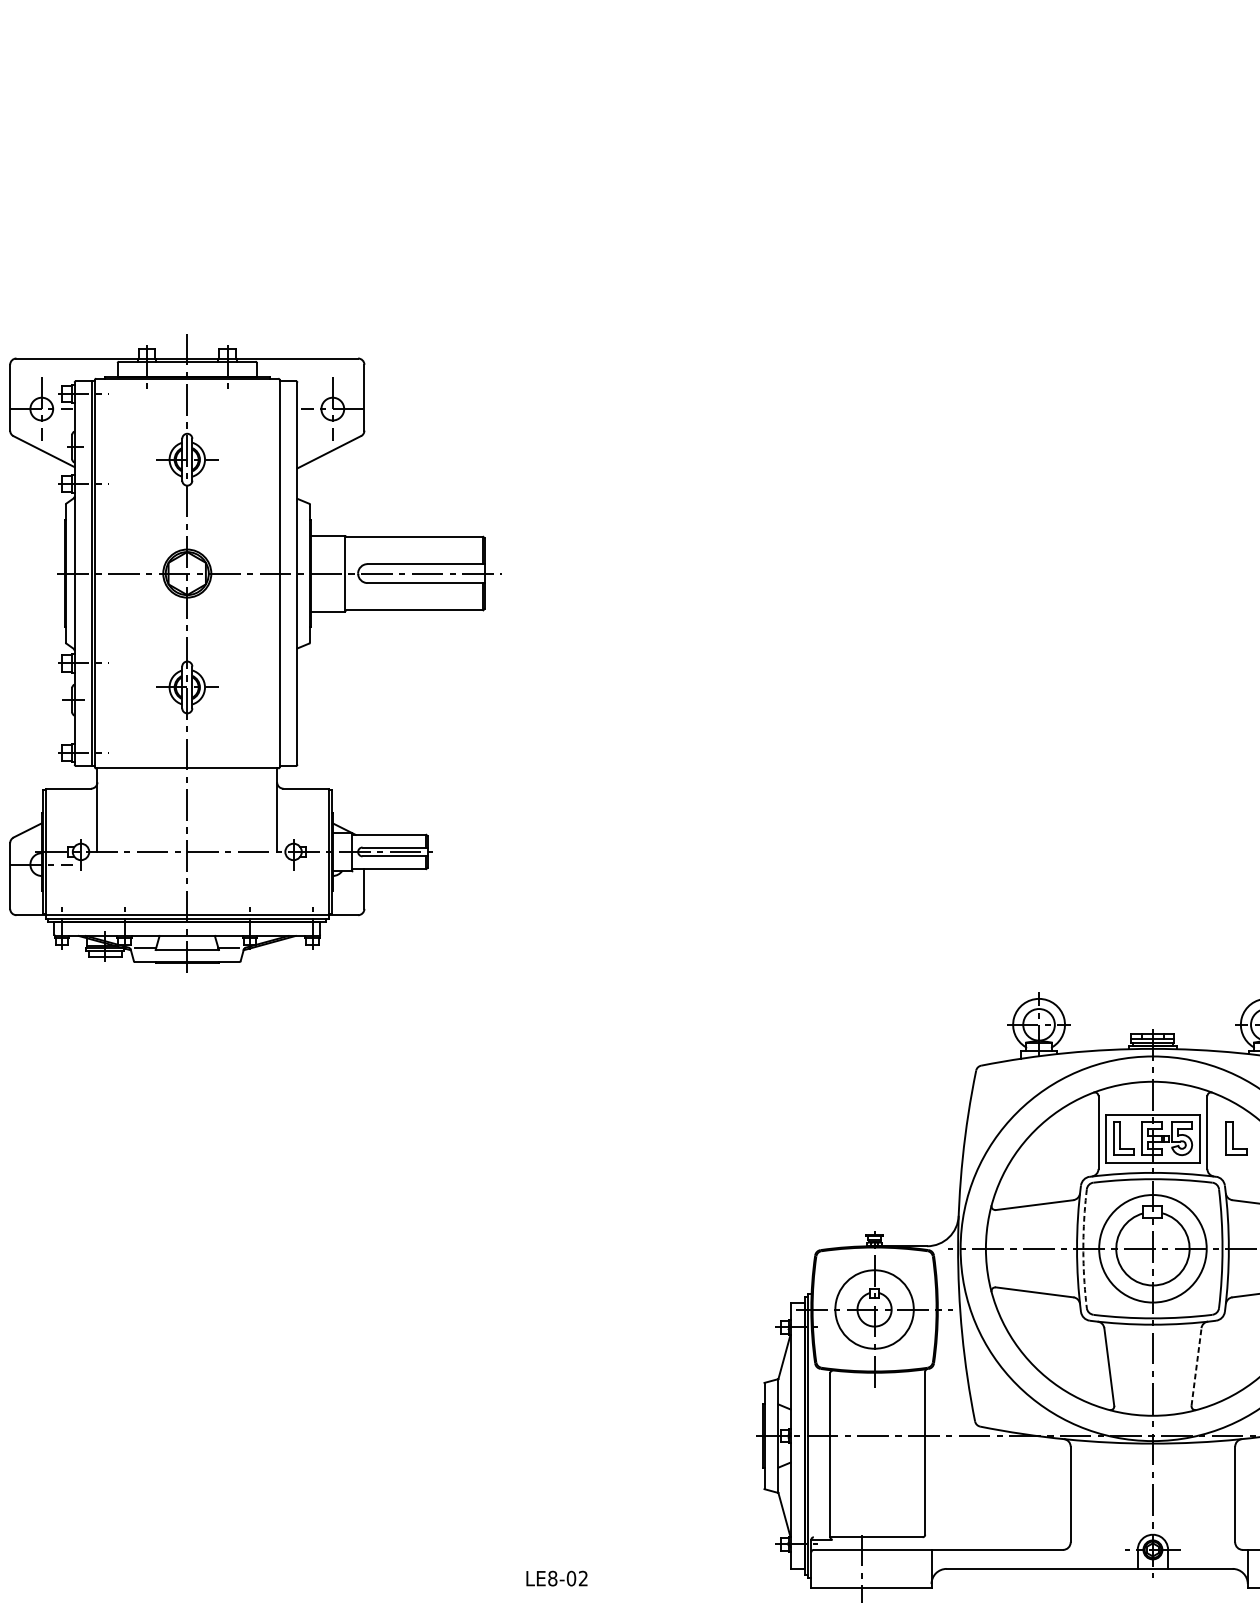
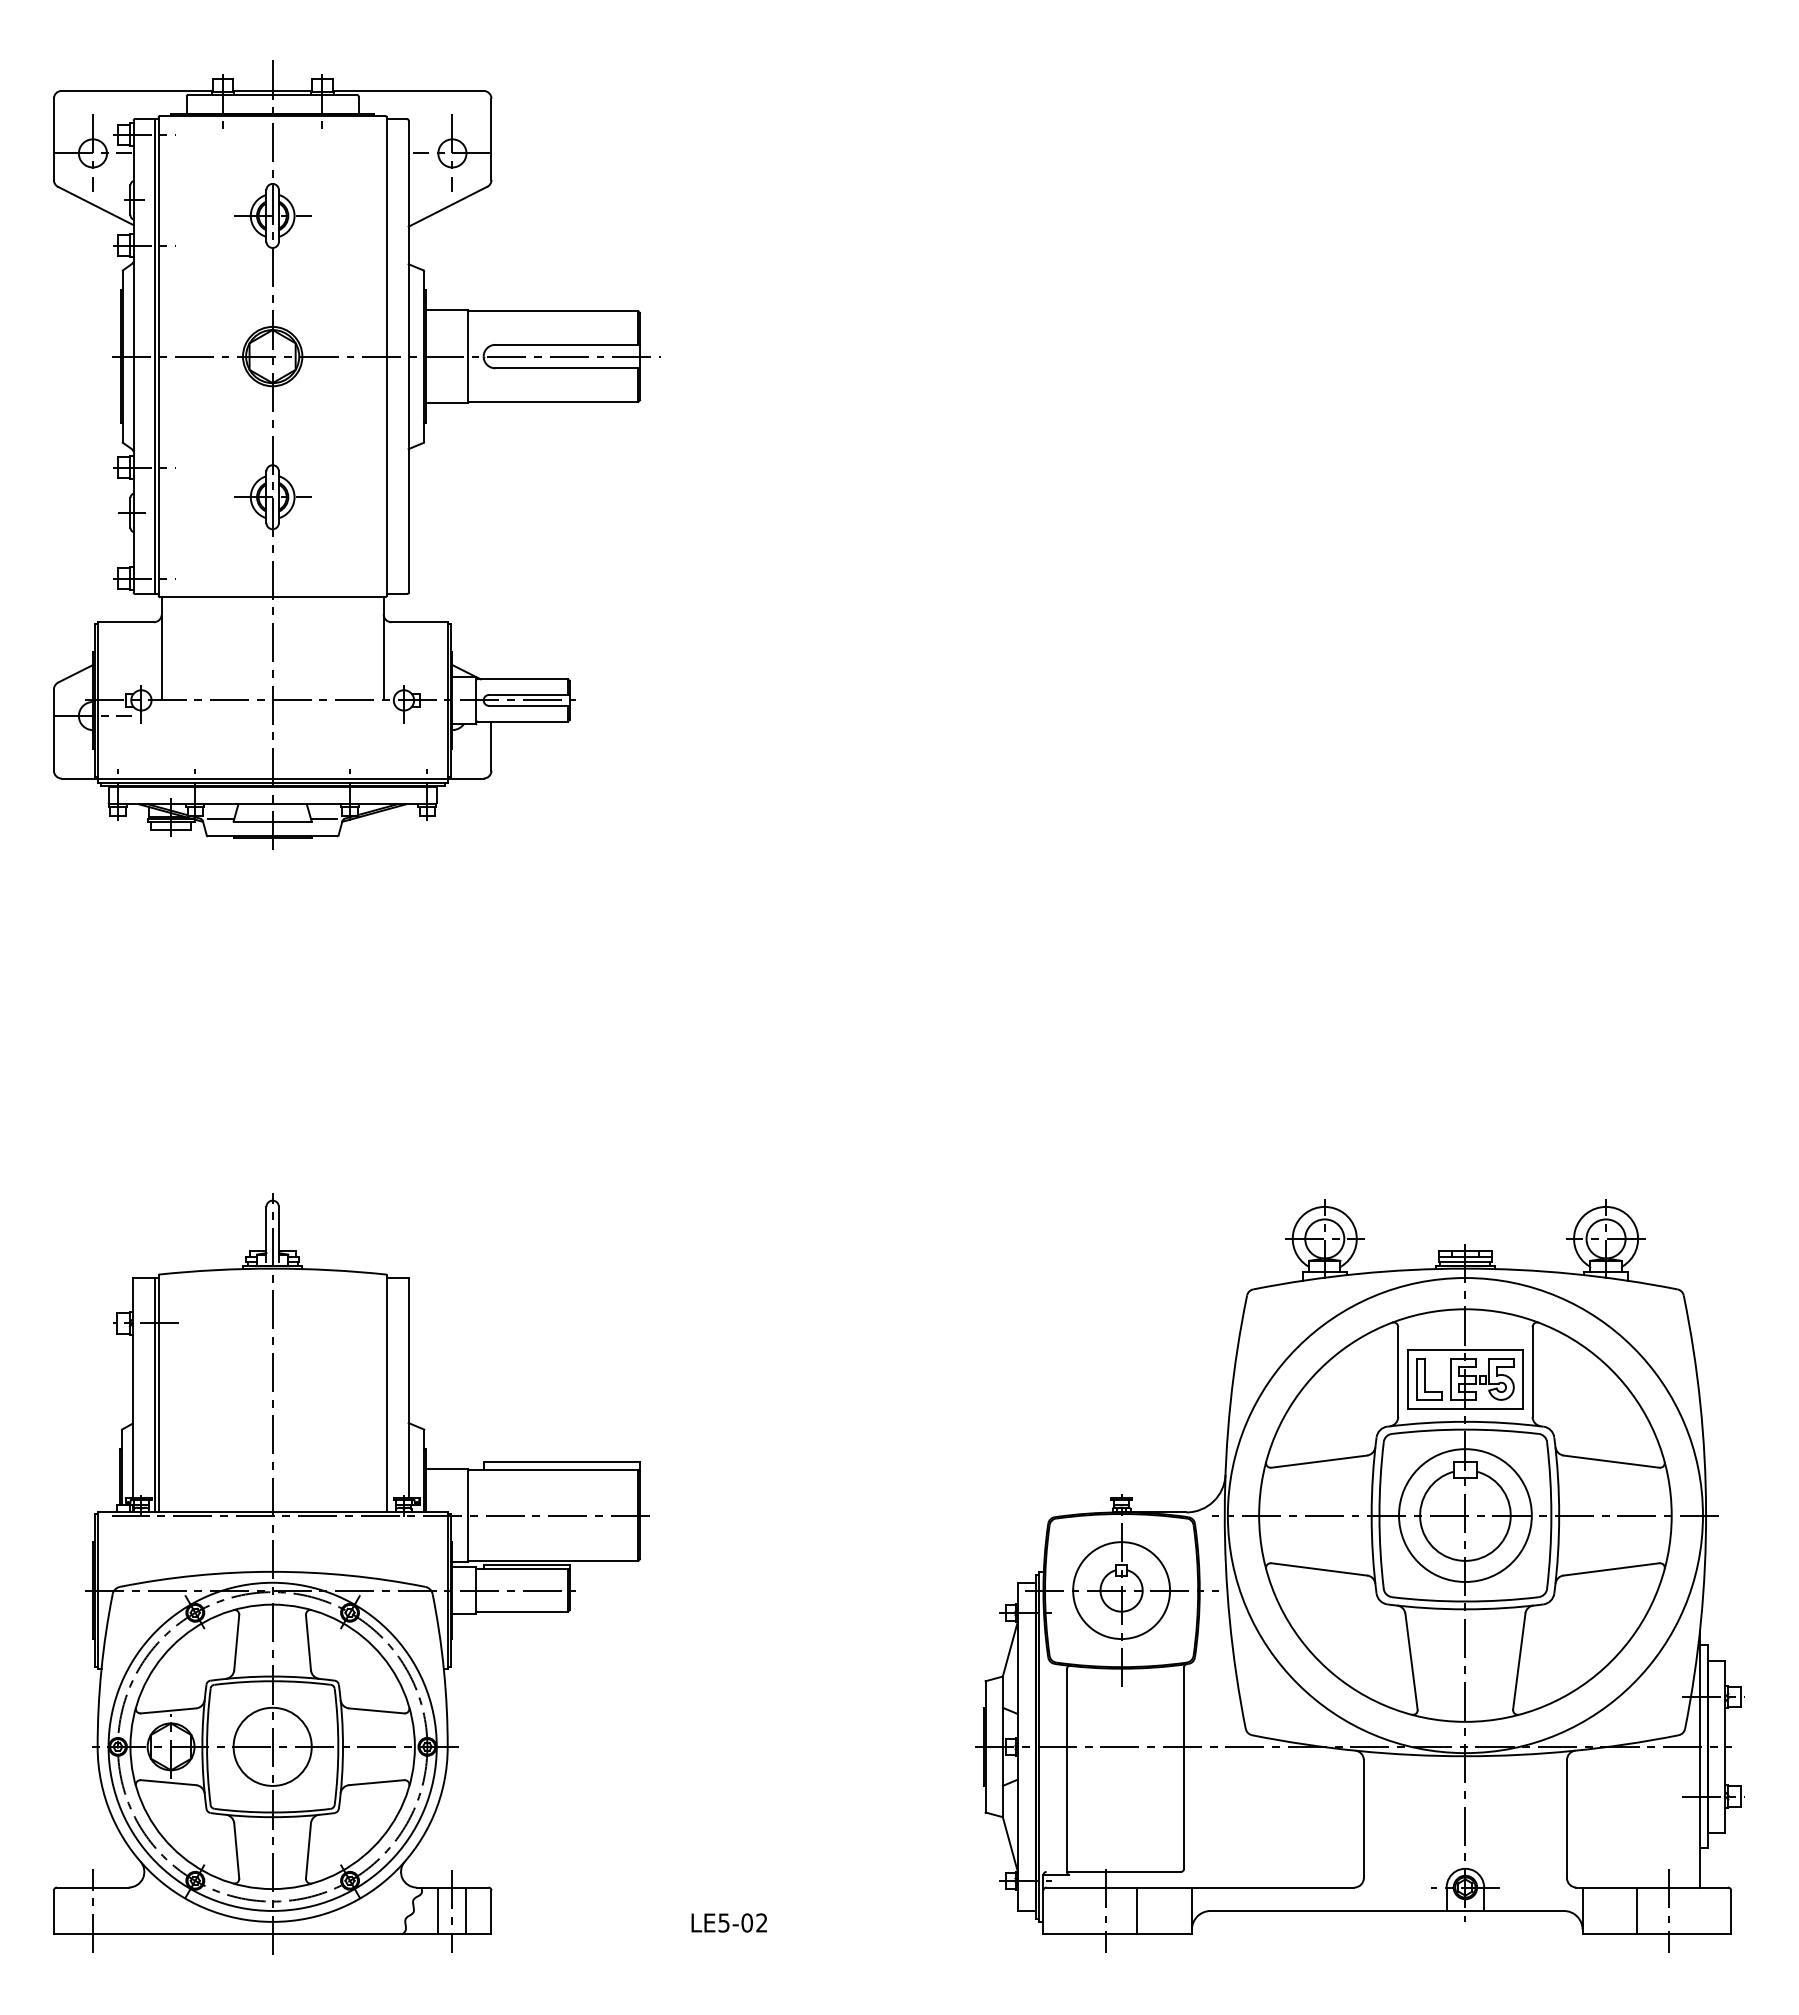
part: (255, 652) -> (356, 454), moved
part: (1236, 1138) -> (1568, 1379), removed
arc: (1083, 1248) -> (1379, 1515), dashed -> solid
part: (251, 1295) -> (351, 1573), added
line: (1196, 1366) -> (1519, 1661), dashed -> solid
line: (887, 1568) -> (1137, 1910), added
text: (552, 1578) -> (723, 1922), LE8-02 -> LE5-02

